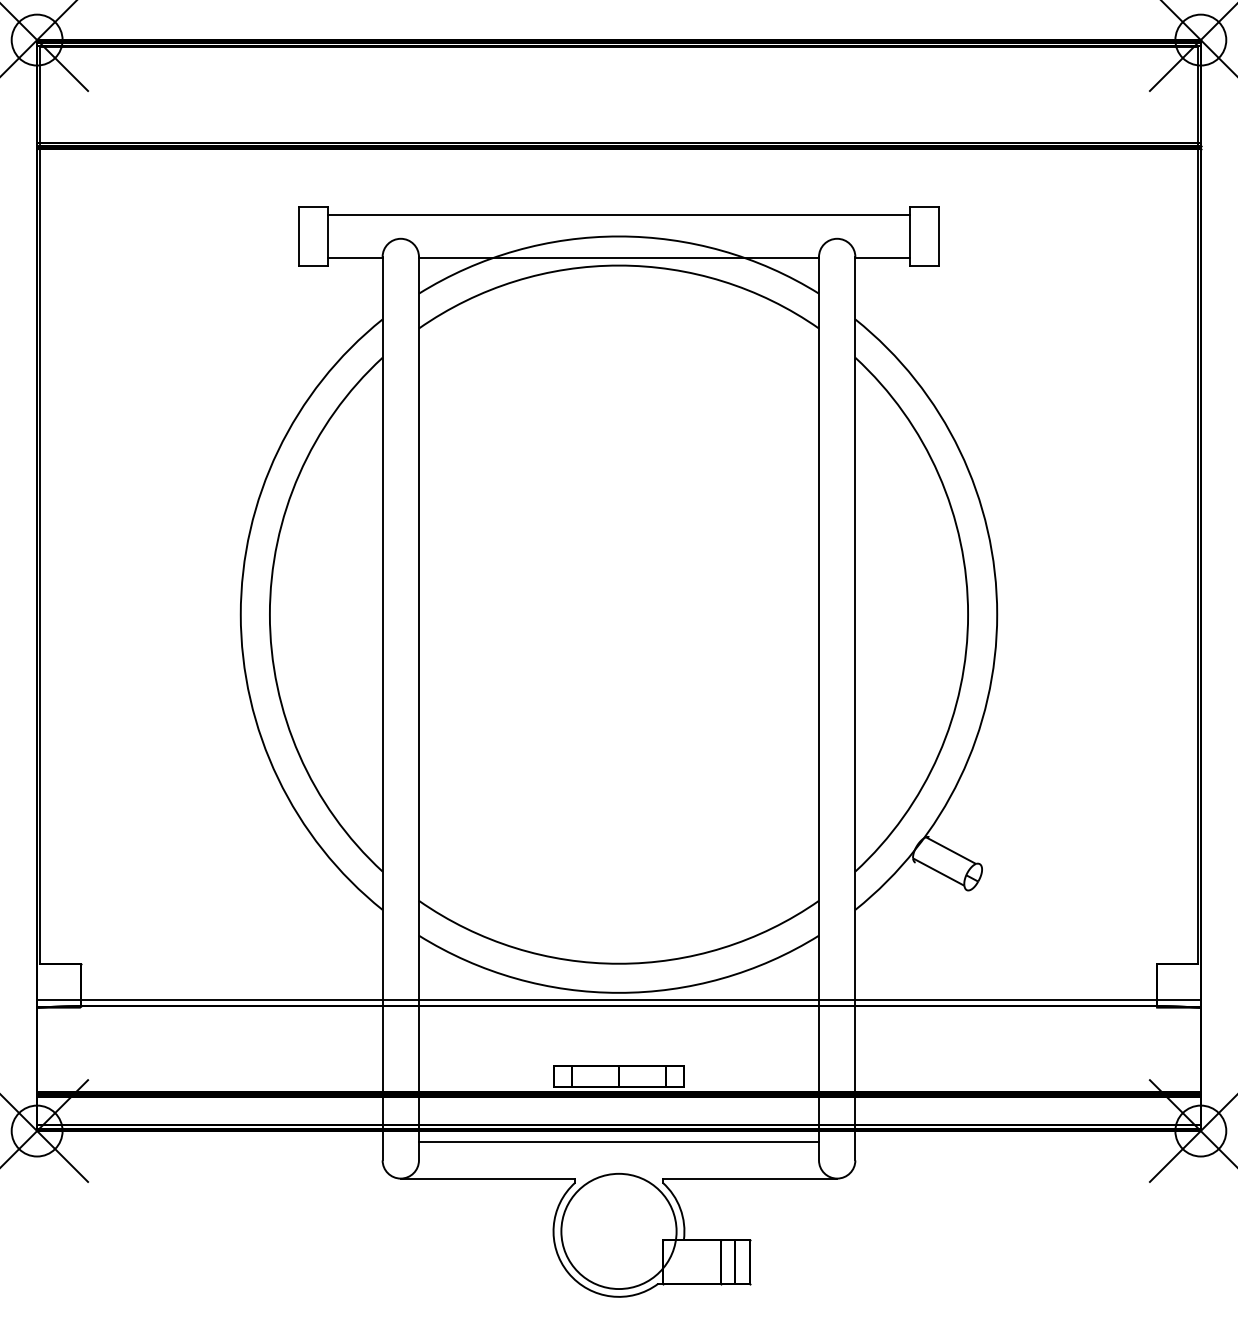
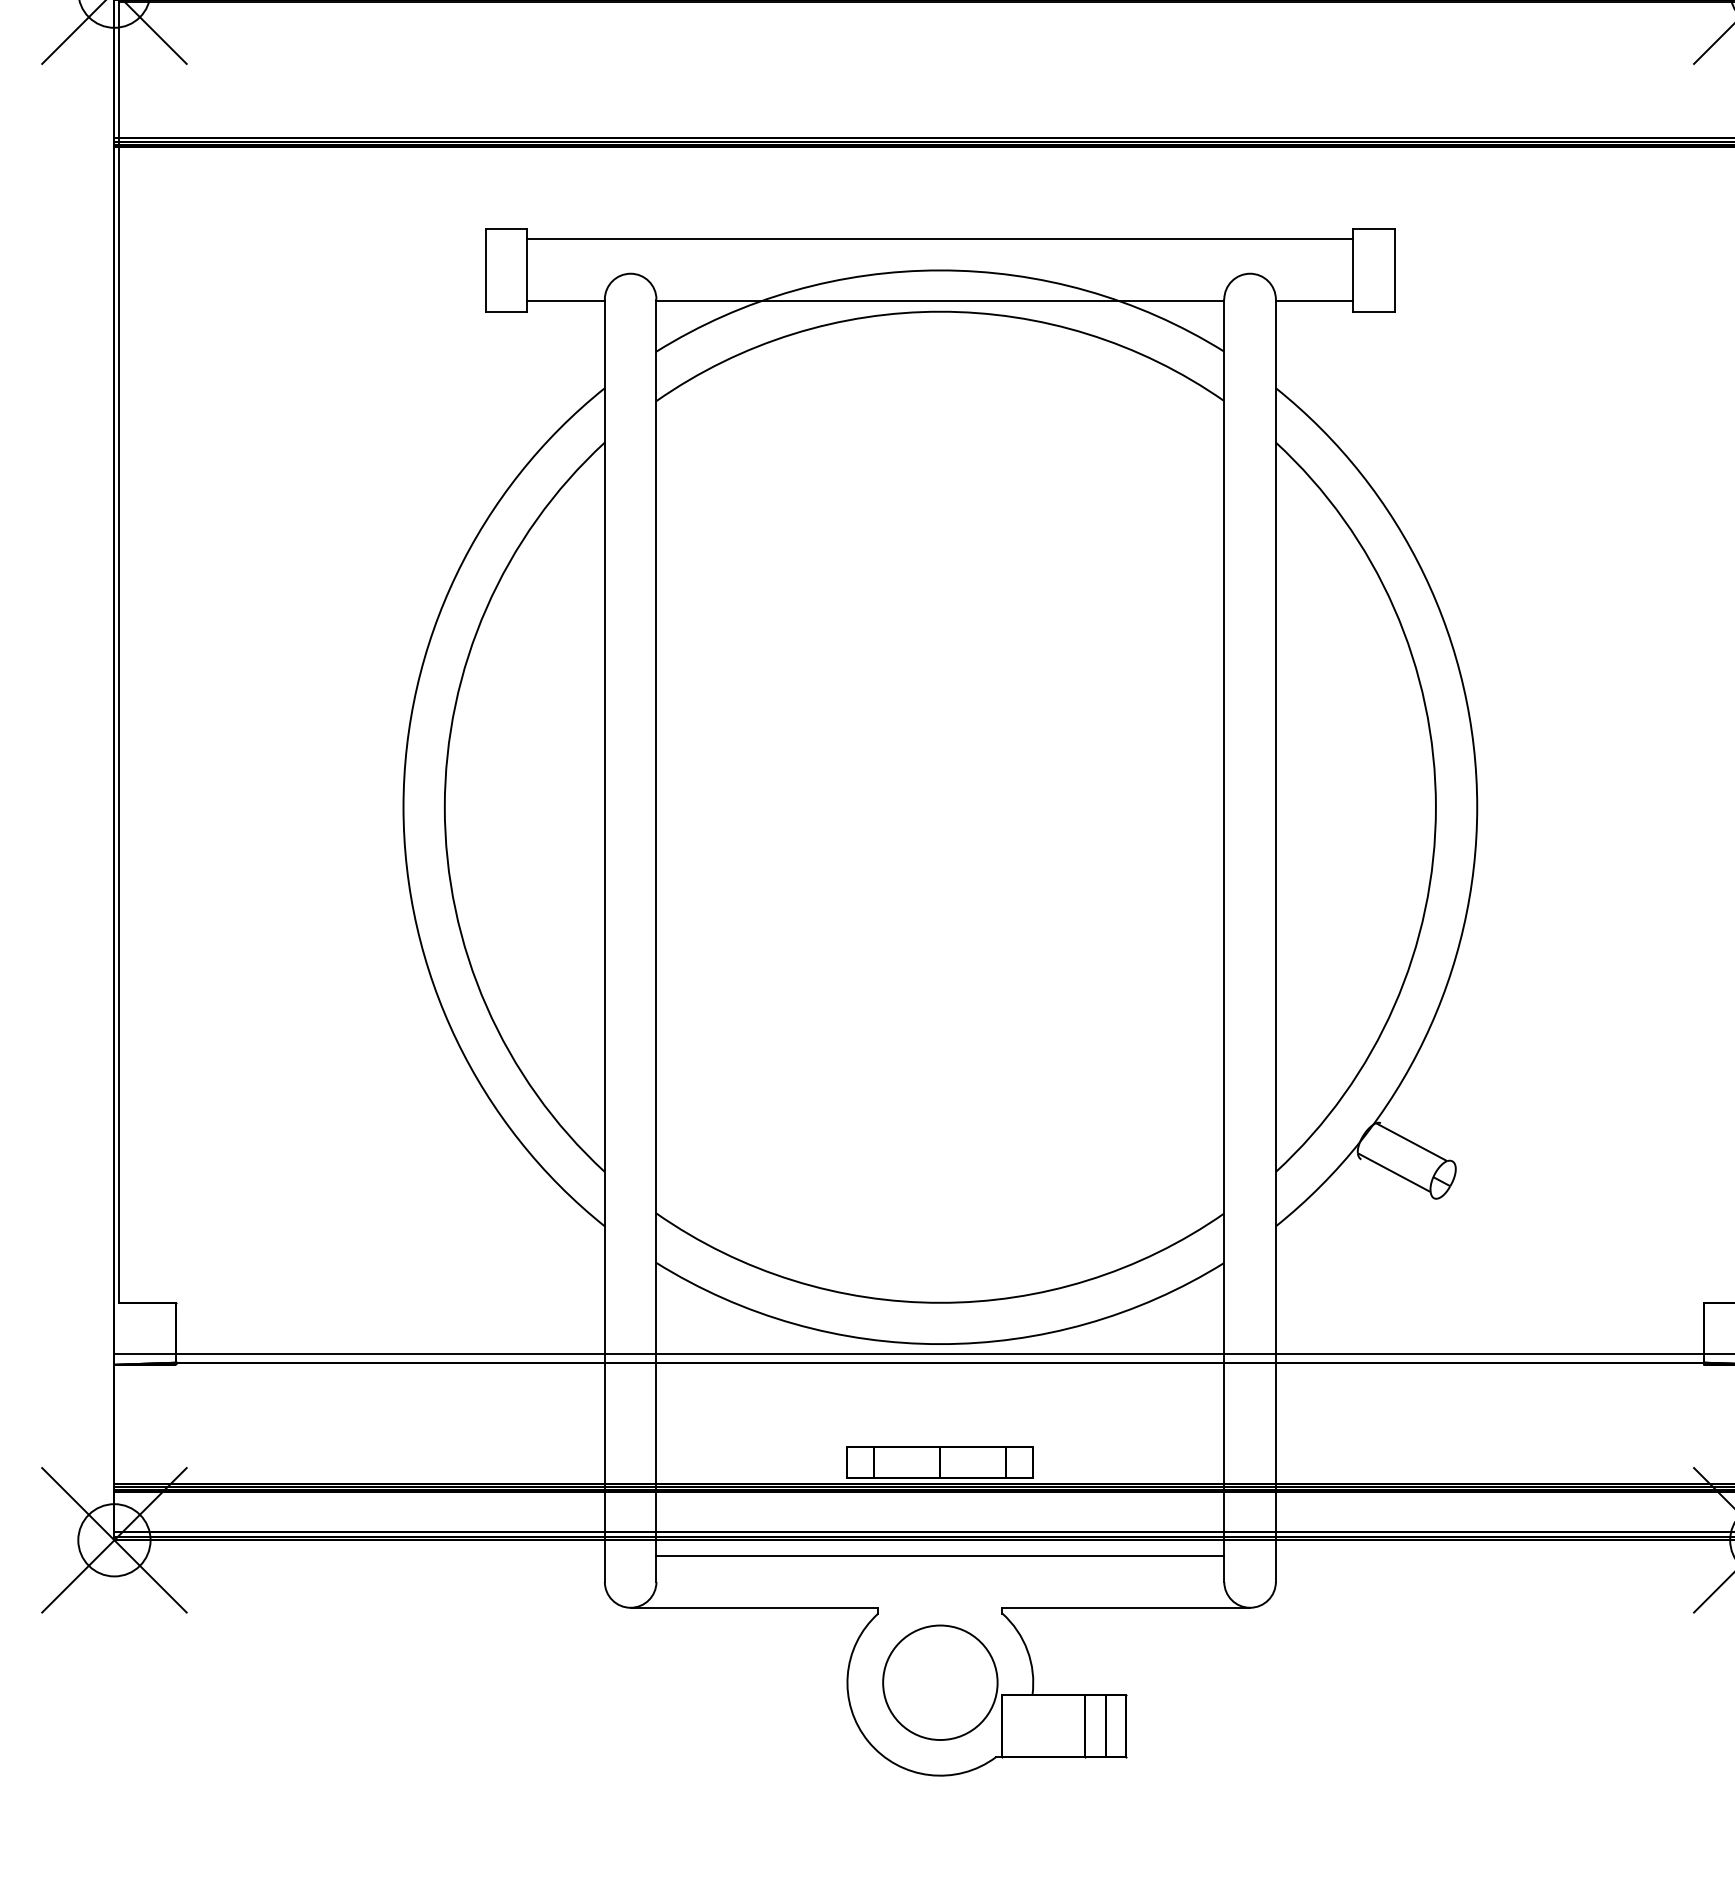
circle: (618, 1231) -> (939, 1682), size x0.7

